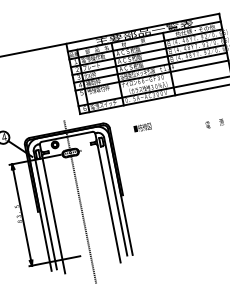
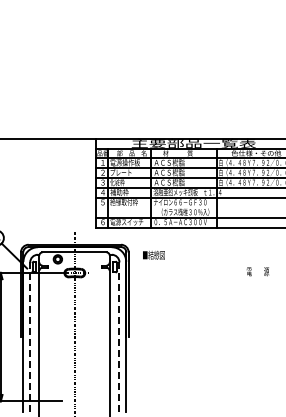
text: (142, 127) -> (153, 254), moved
line: (115, 196) -> (119, 337), solid -> dashed
line: (45, 210) -> (30, 337), solid -> dashed

